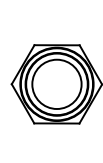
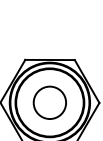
circle: (56, 84) -> (49, 102), size x0.6

